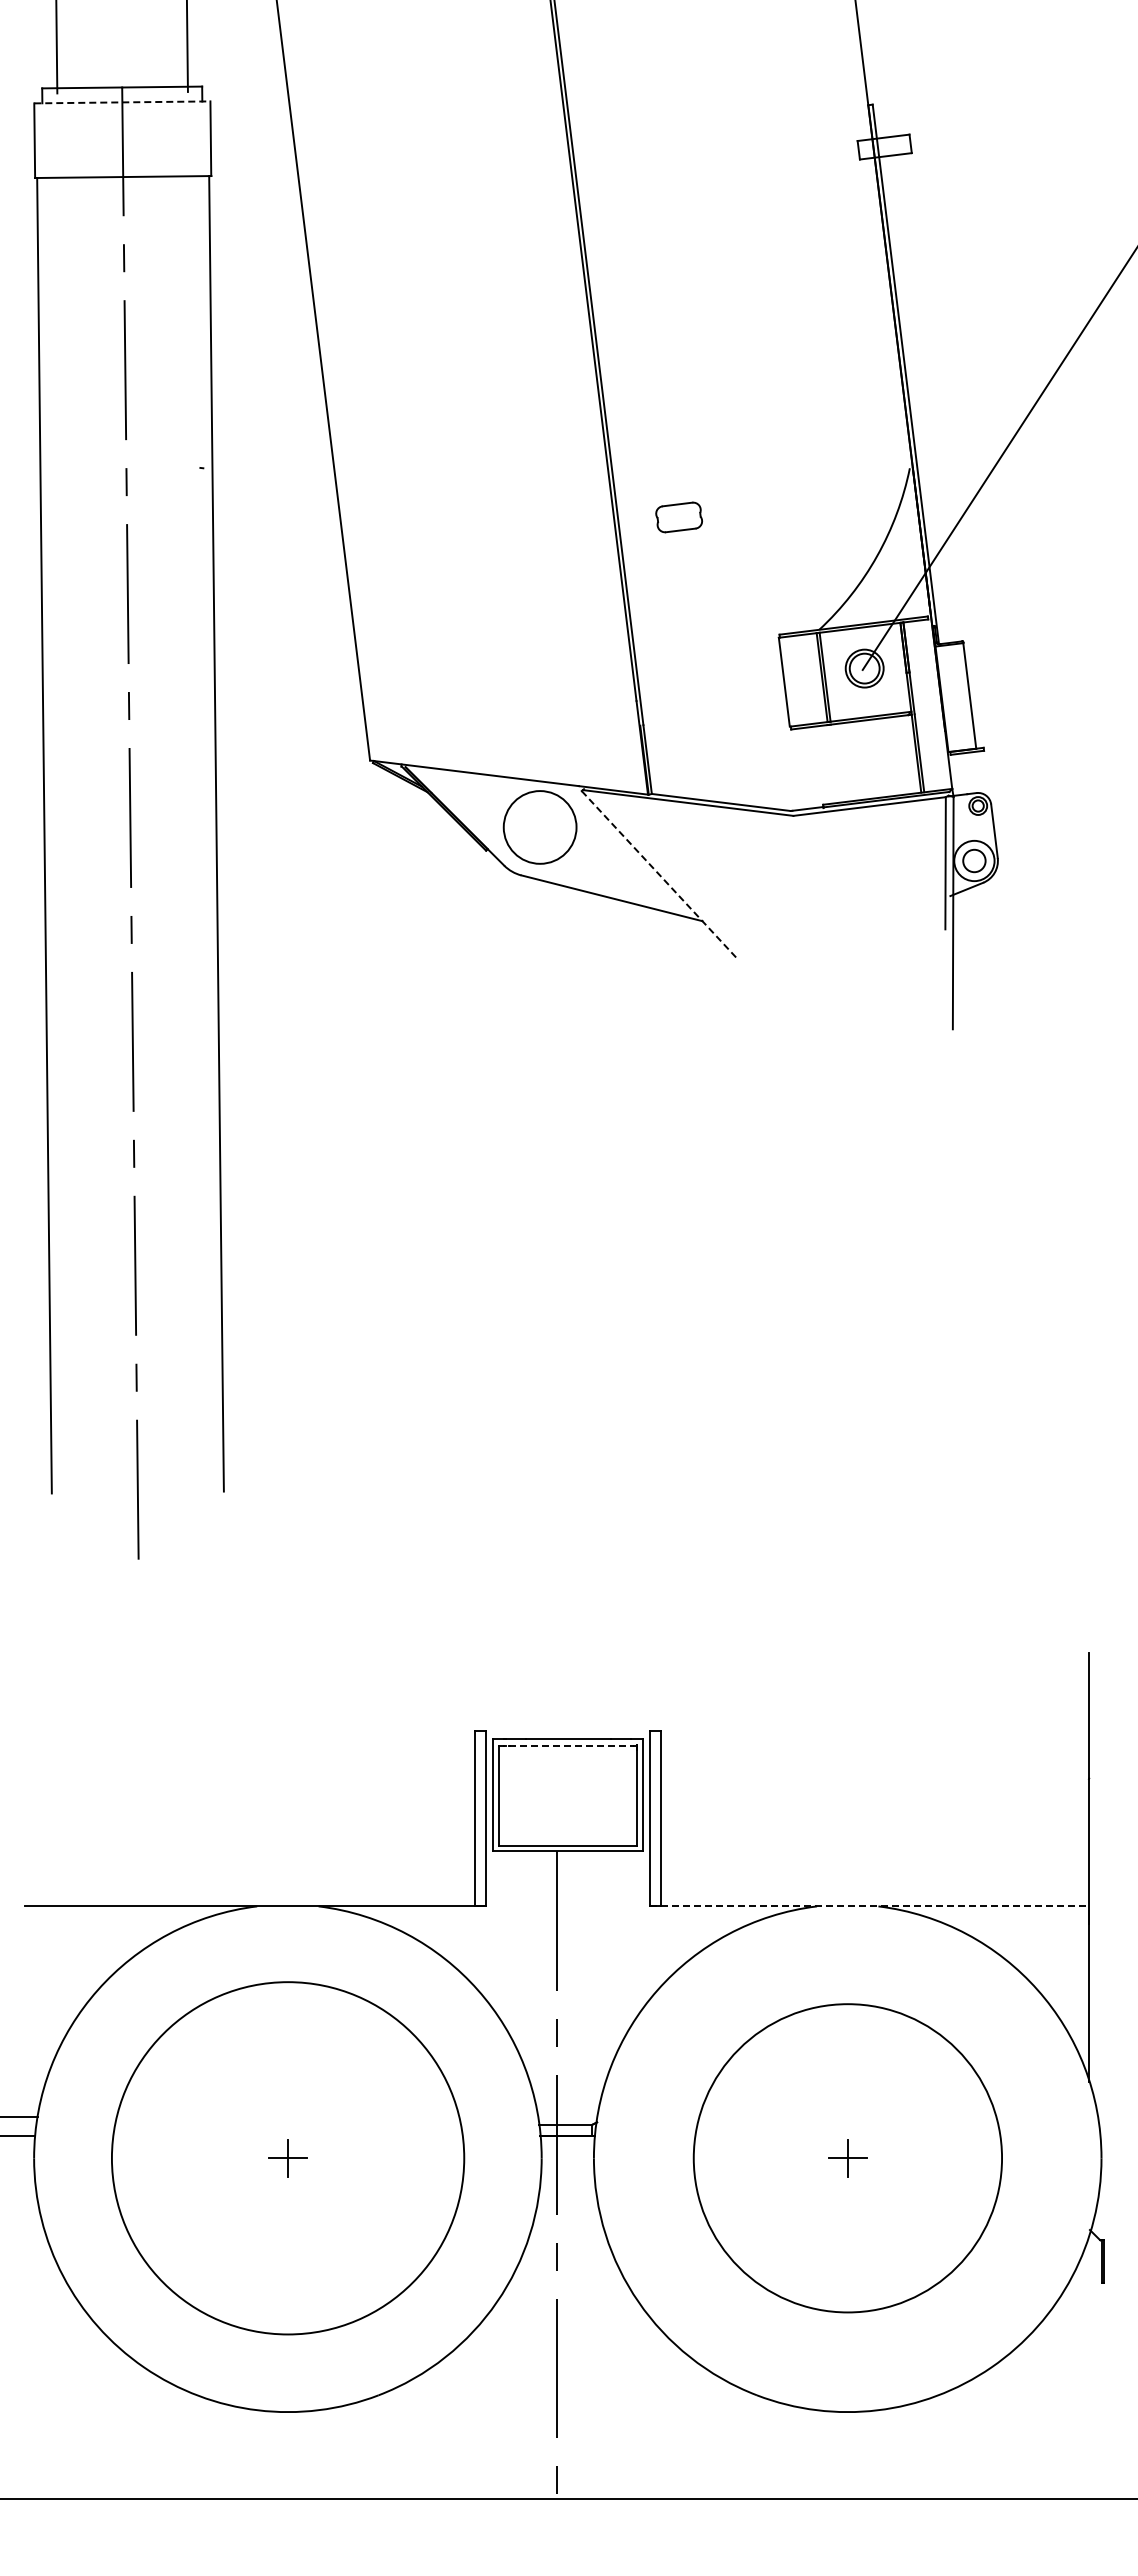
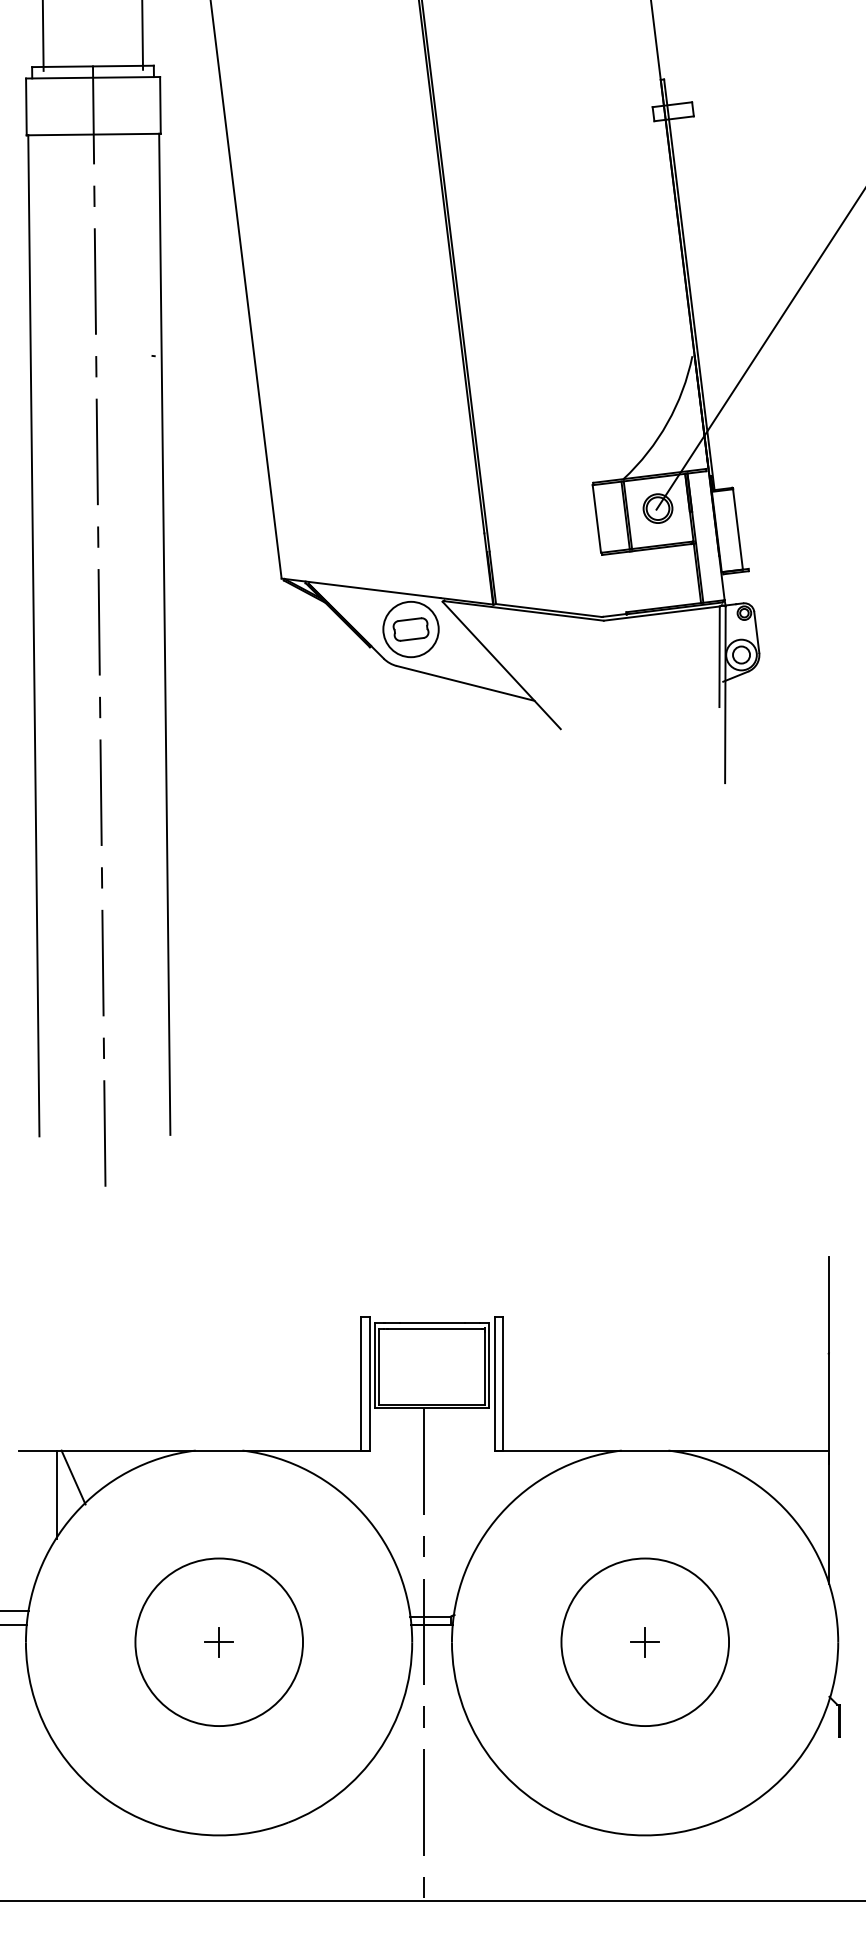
line: (122, 102) -> (93, 77), dashed -> solid
part: (678, 517) -> (410, 629), moved
line: (659, 875) -> (501, 666), dashed -> solid
line: (571, 1745) -> (434, 1328), dashed -> solid
line: (869, 1906) -> (661, 1450), dashed -> solid
line: (96, 1941) -> (73, 1477), added
line: (74, 1964) -> (56, 1494), added
circle: (288, 2158) -> (219, 1642), size x0.62
circle: (847, 2158) -> (644, 1642), size x0.71

